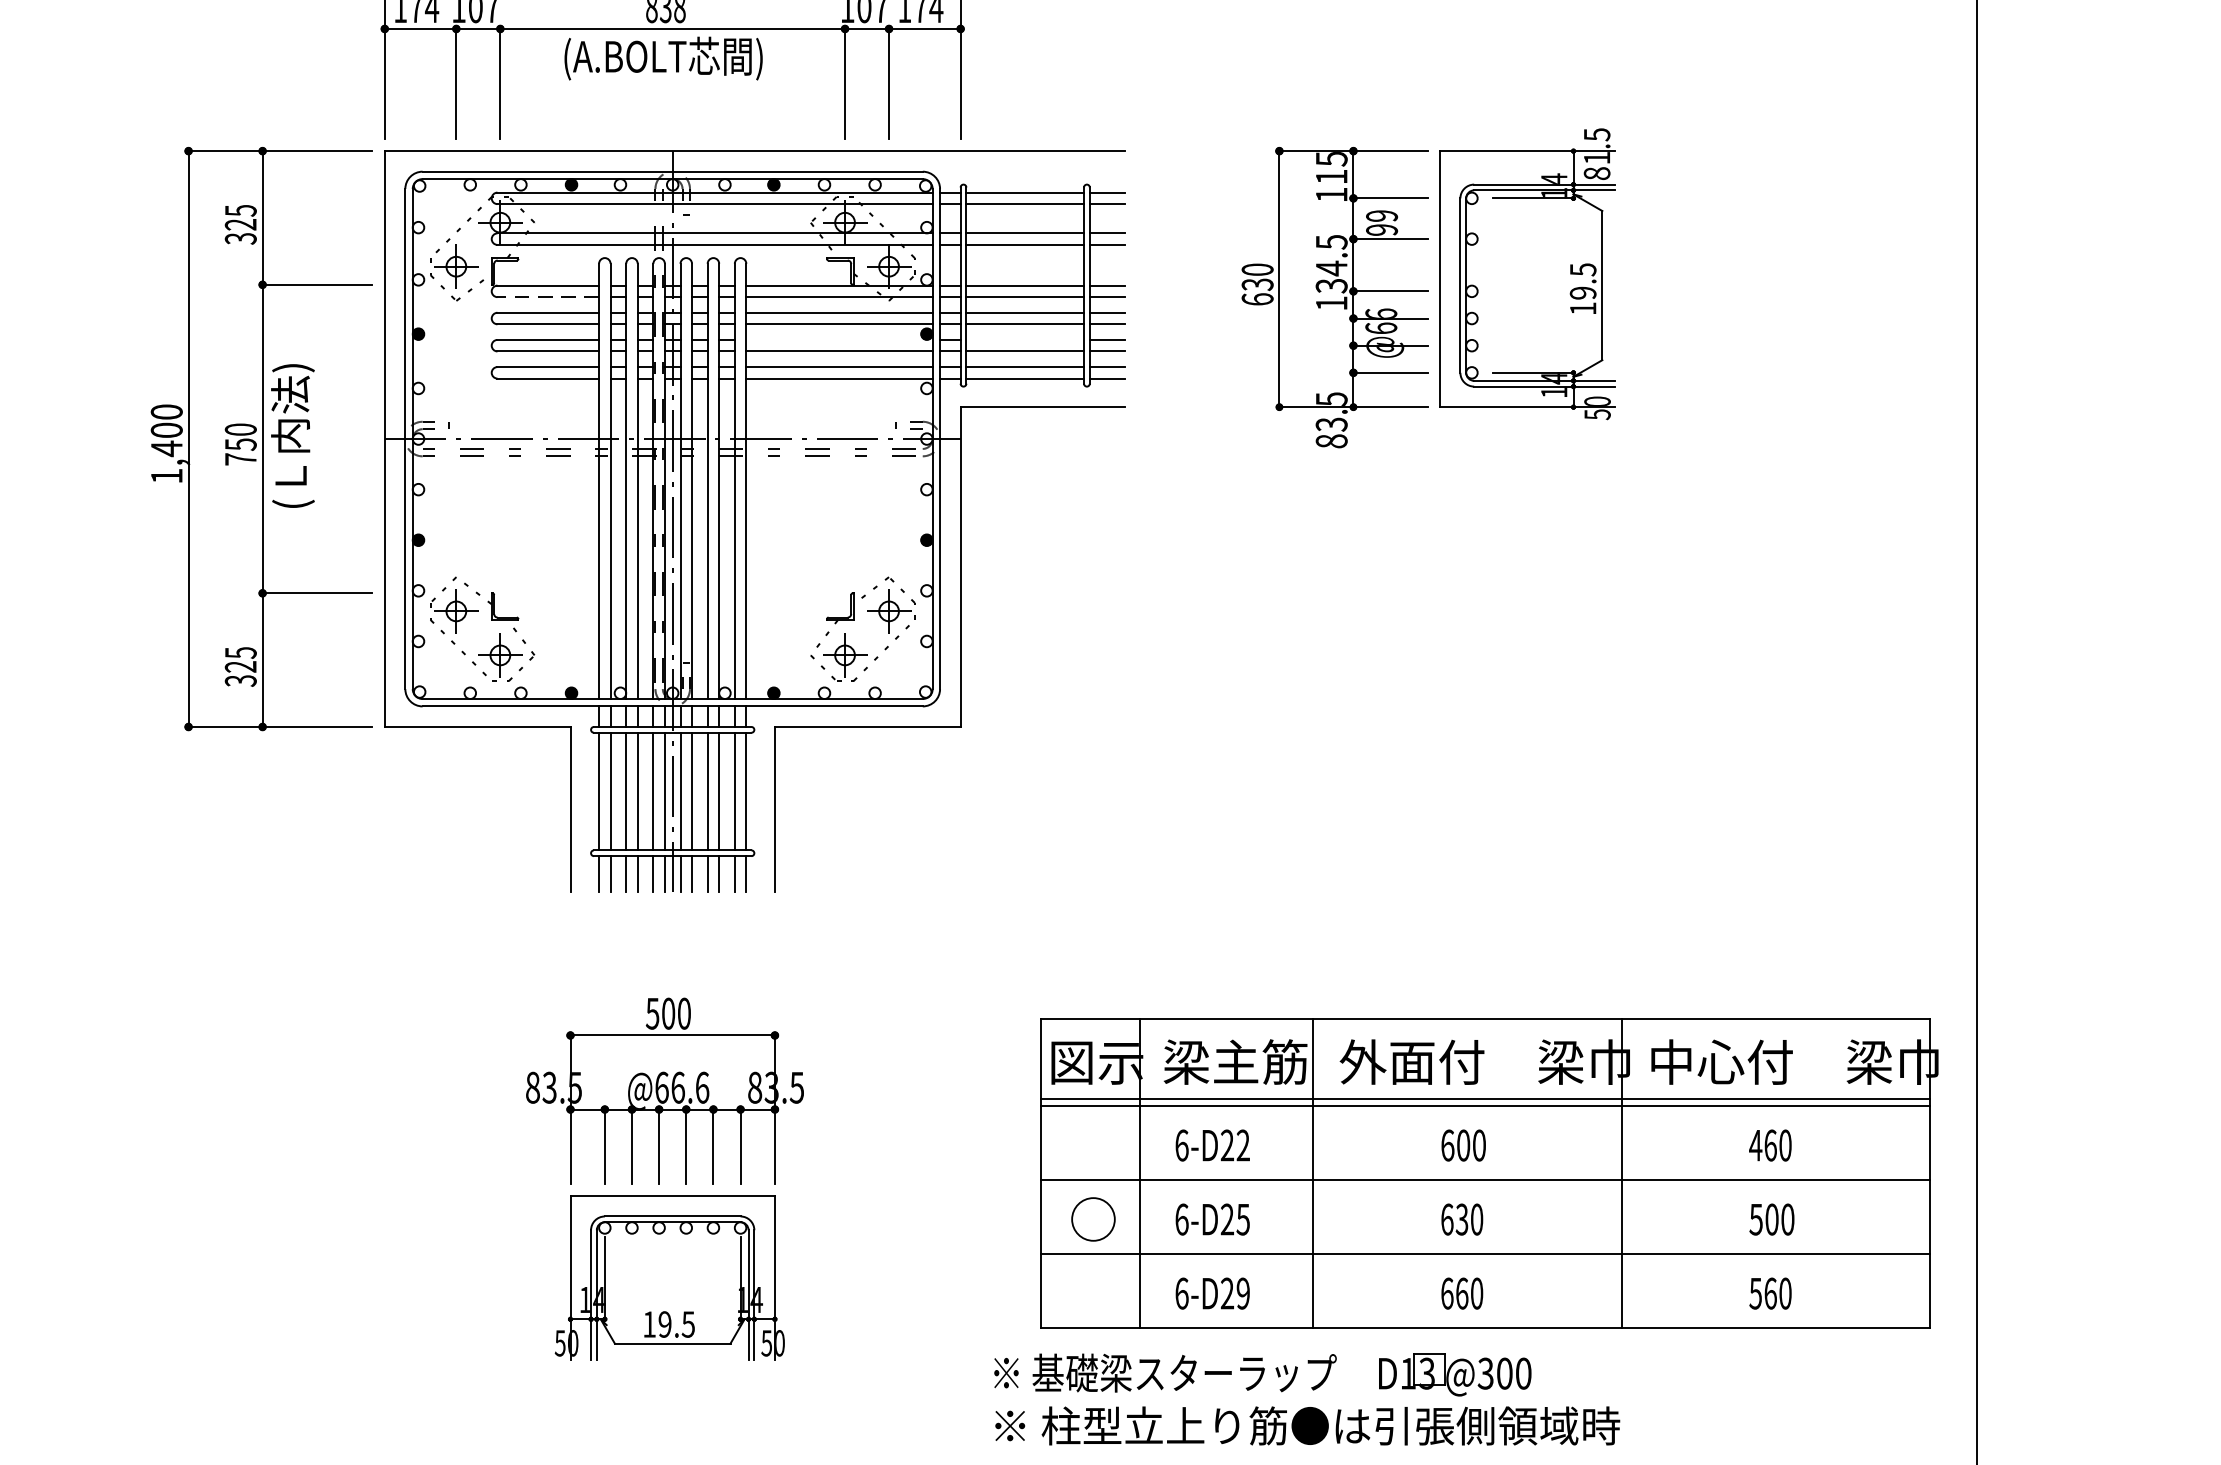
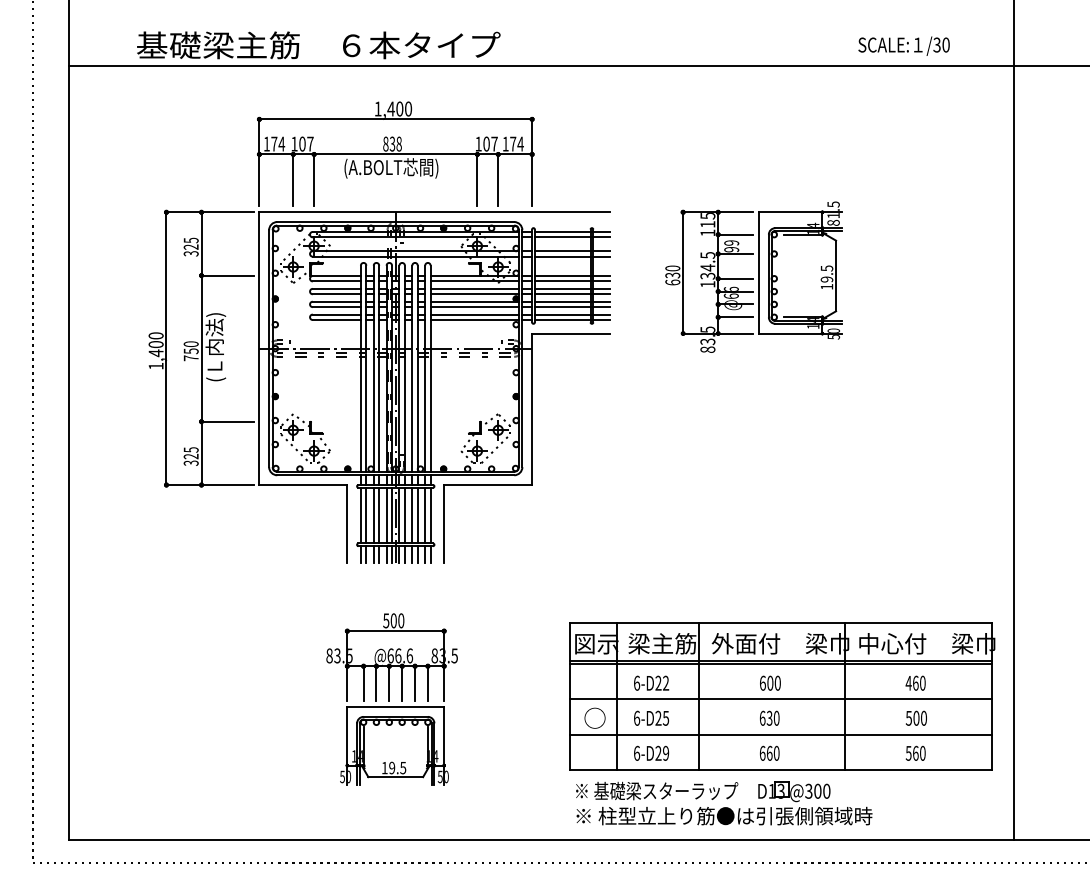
line: (547, 297) -> (336, 281), dashed -> solid
line: (838, 339) -> (474, 301), added
line: (1024, 339) -> (562, 301), added
part: (1307, 1399) -> (724, 803), moved

